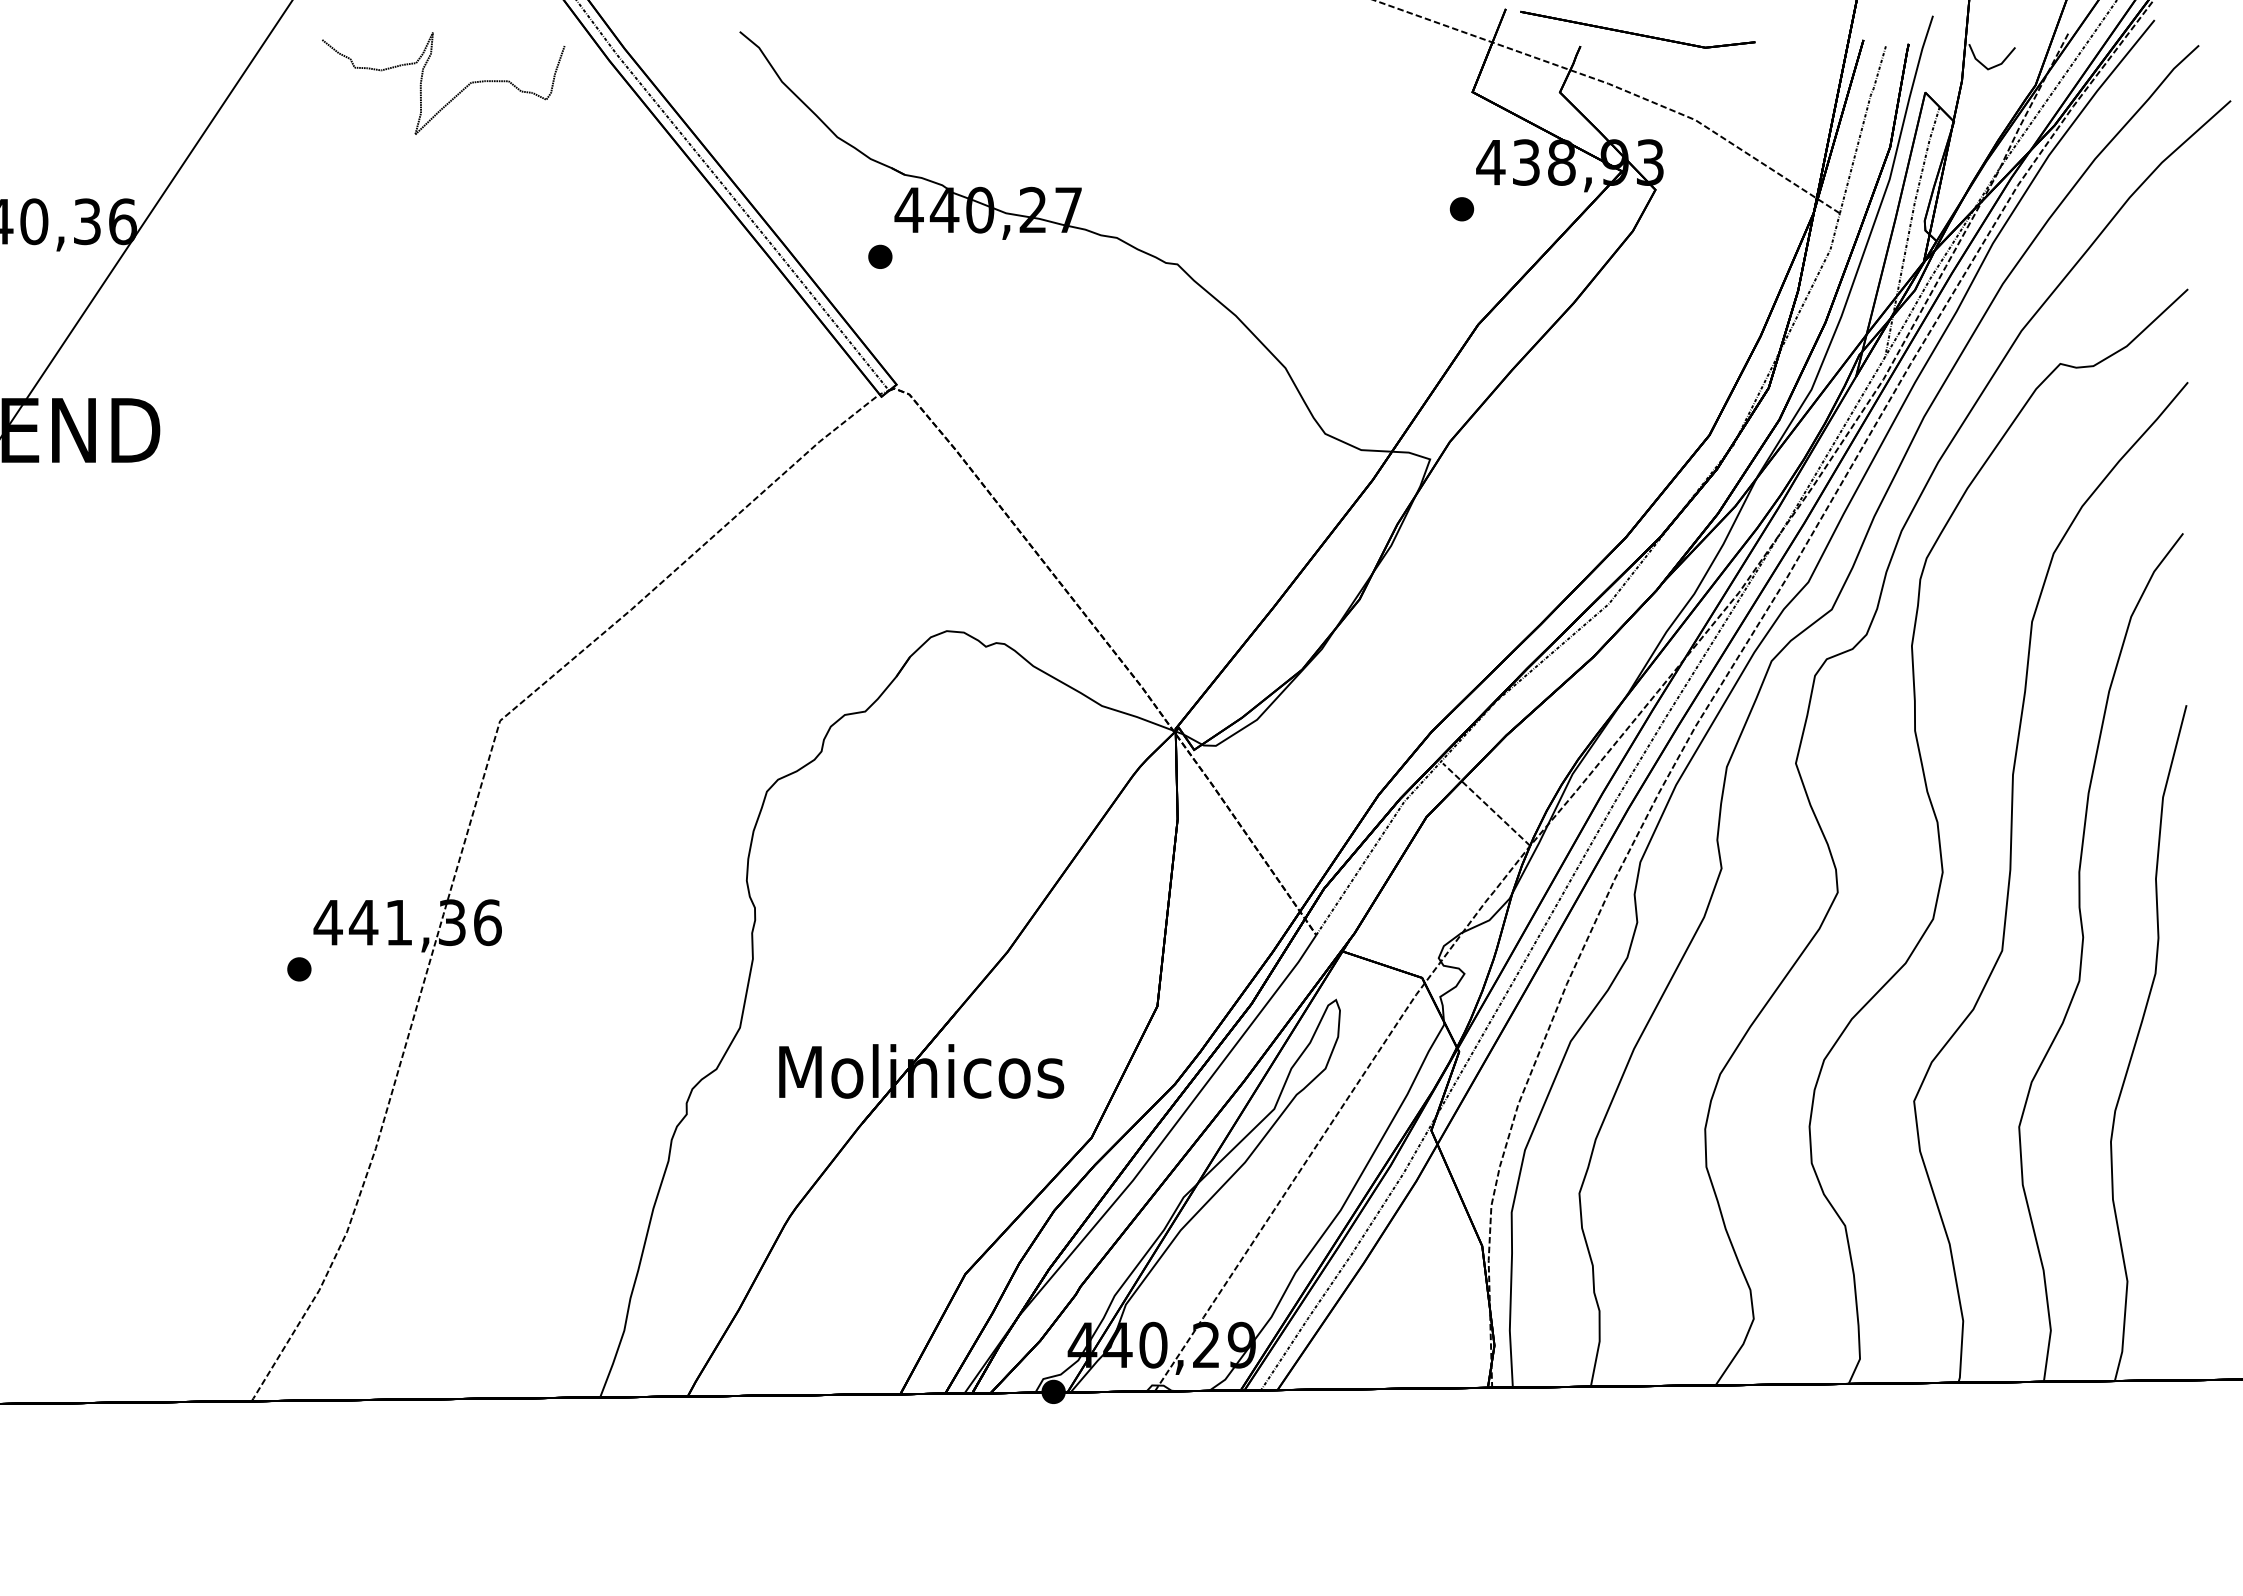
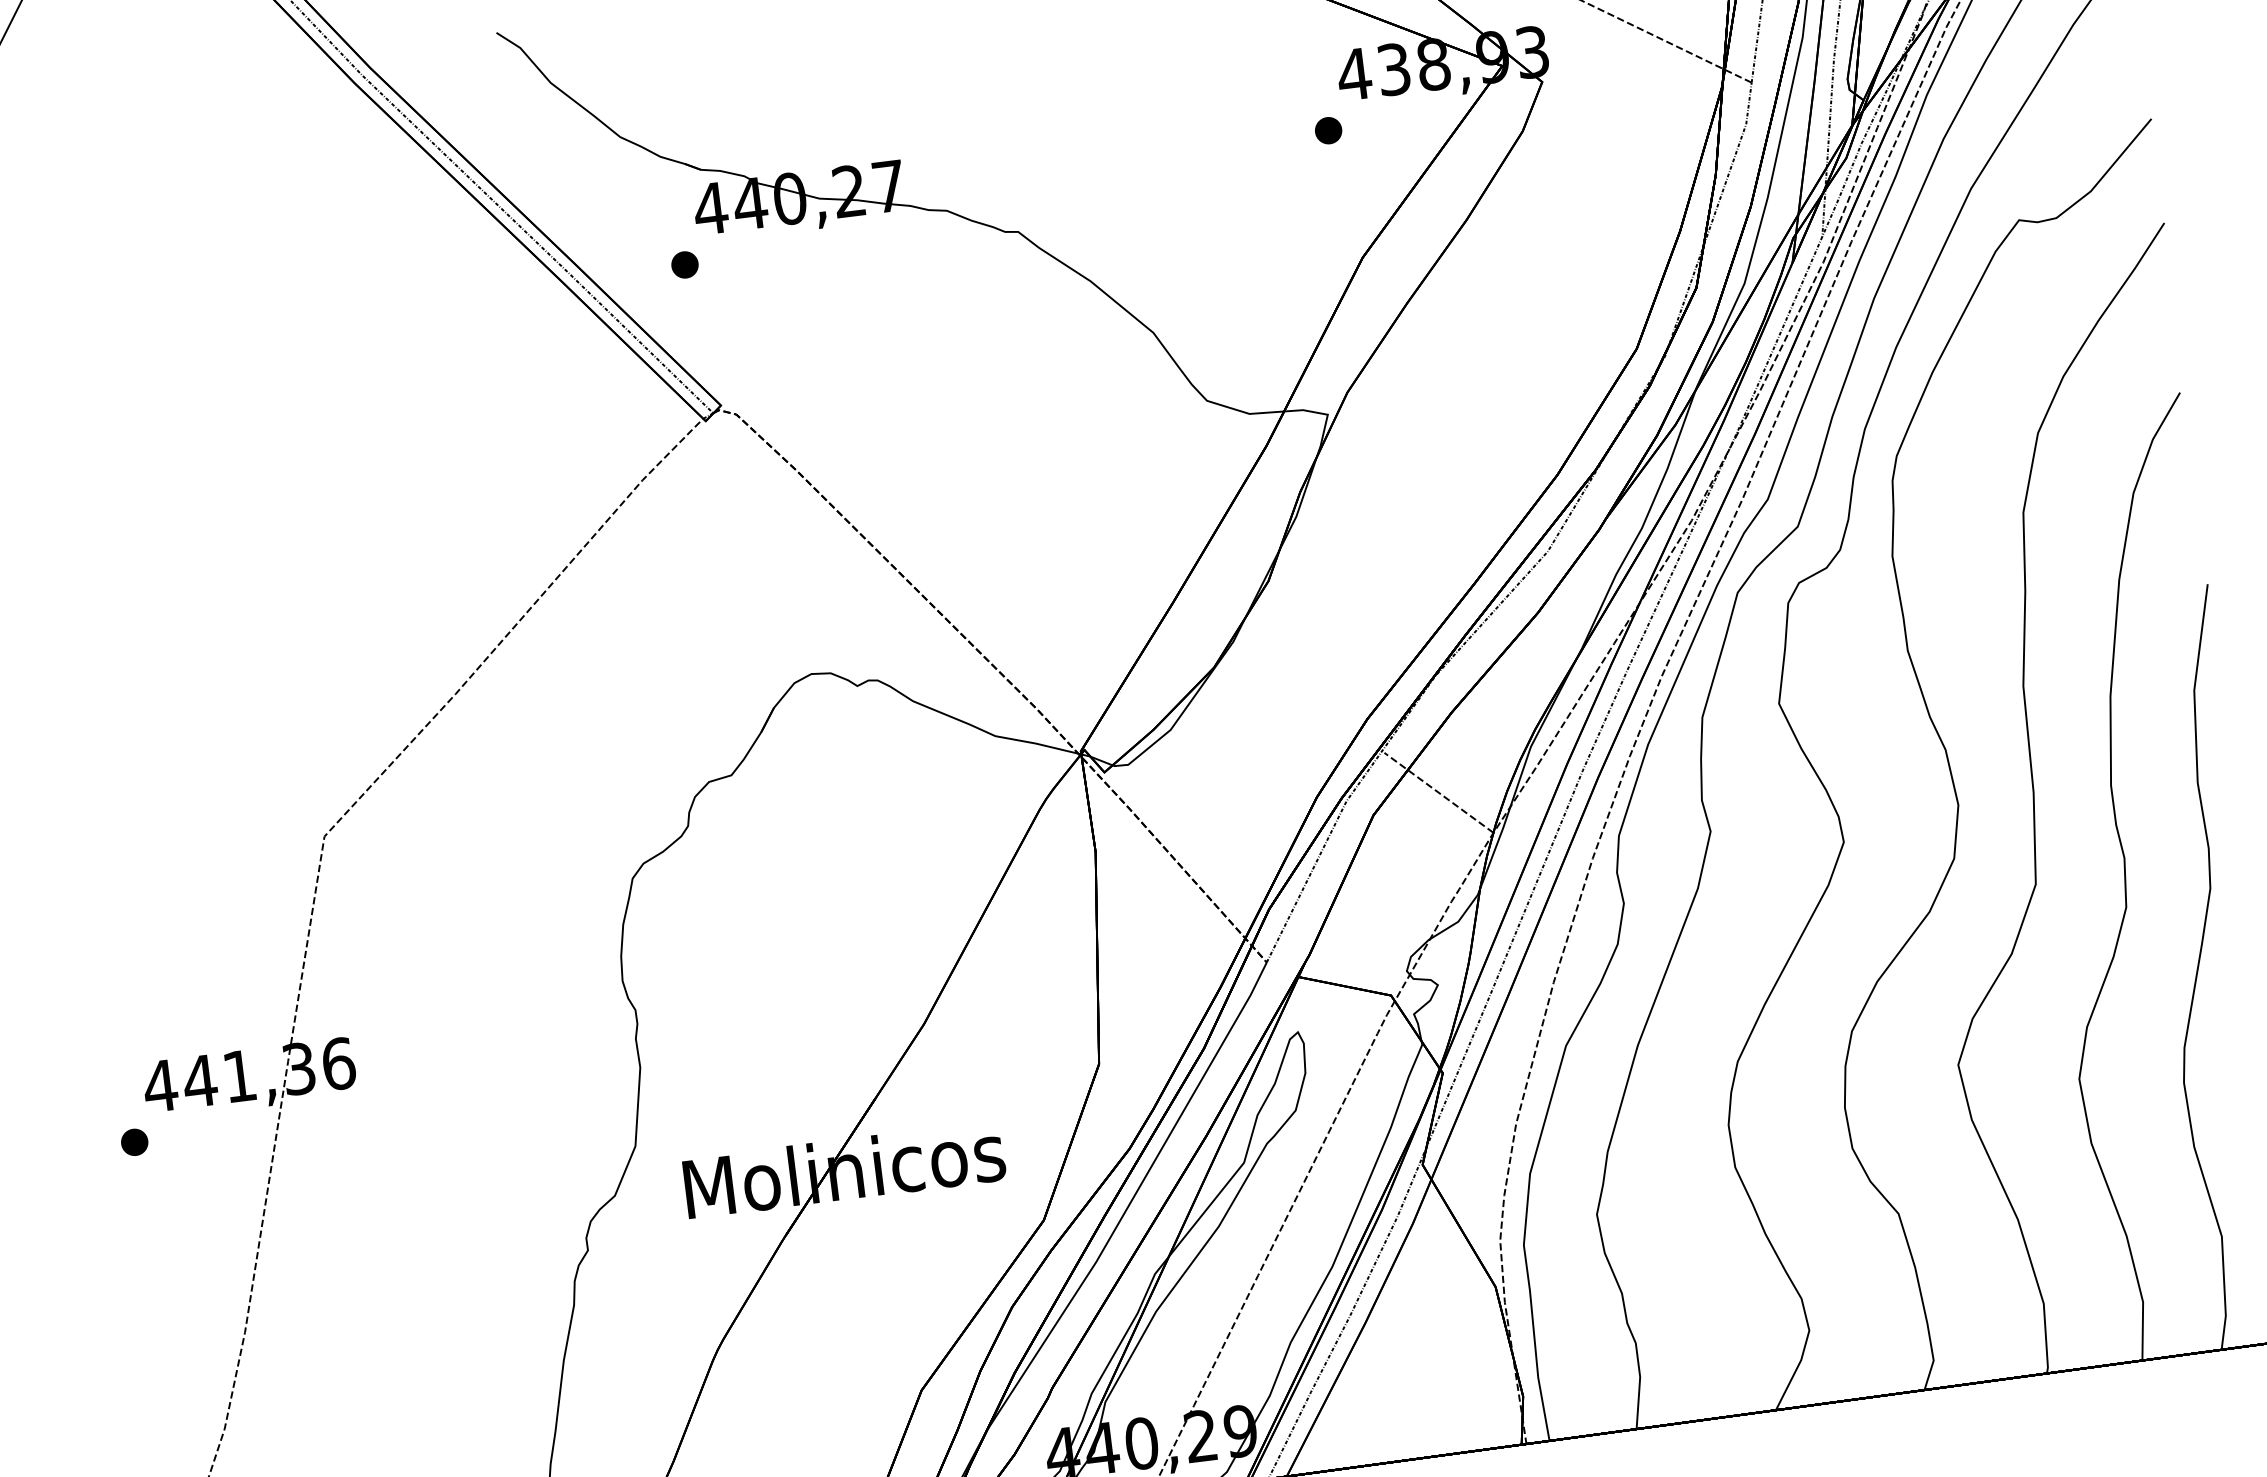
part: (455, 95) -> (187, 143), removed

